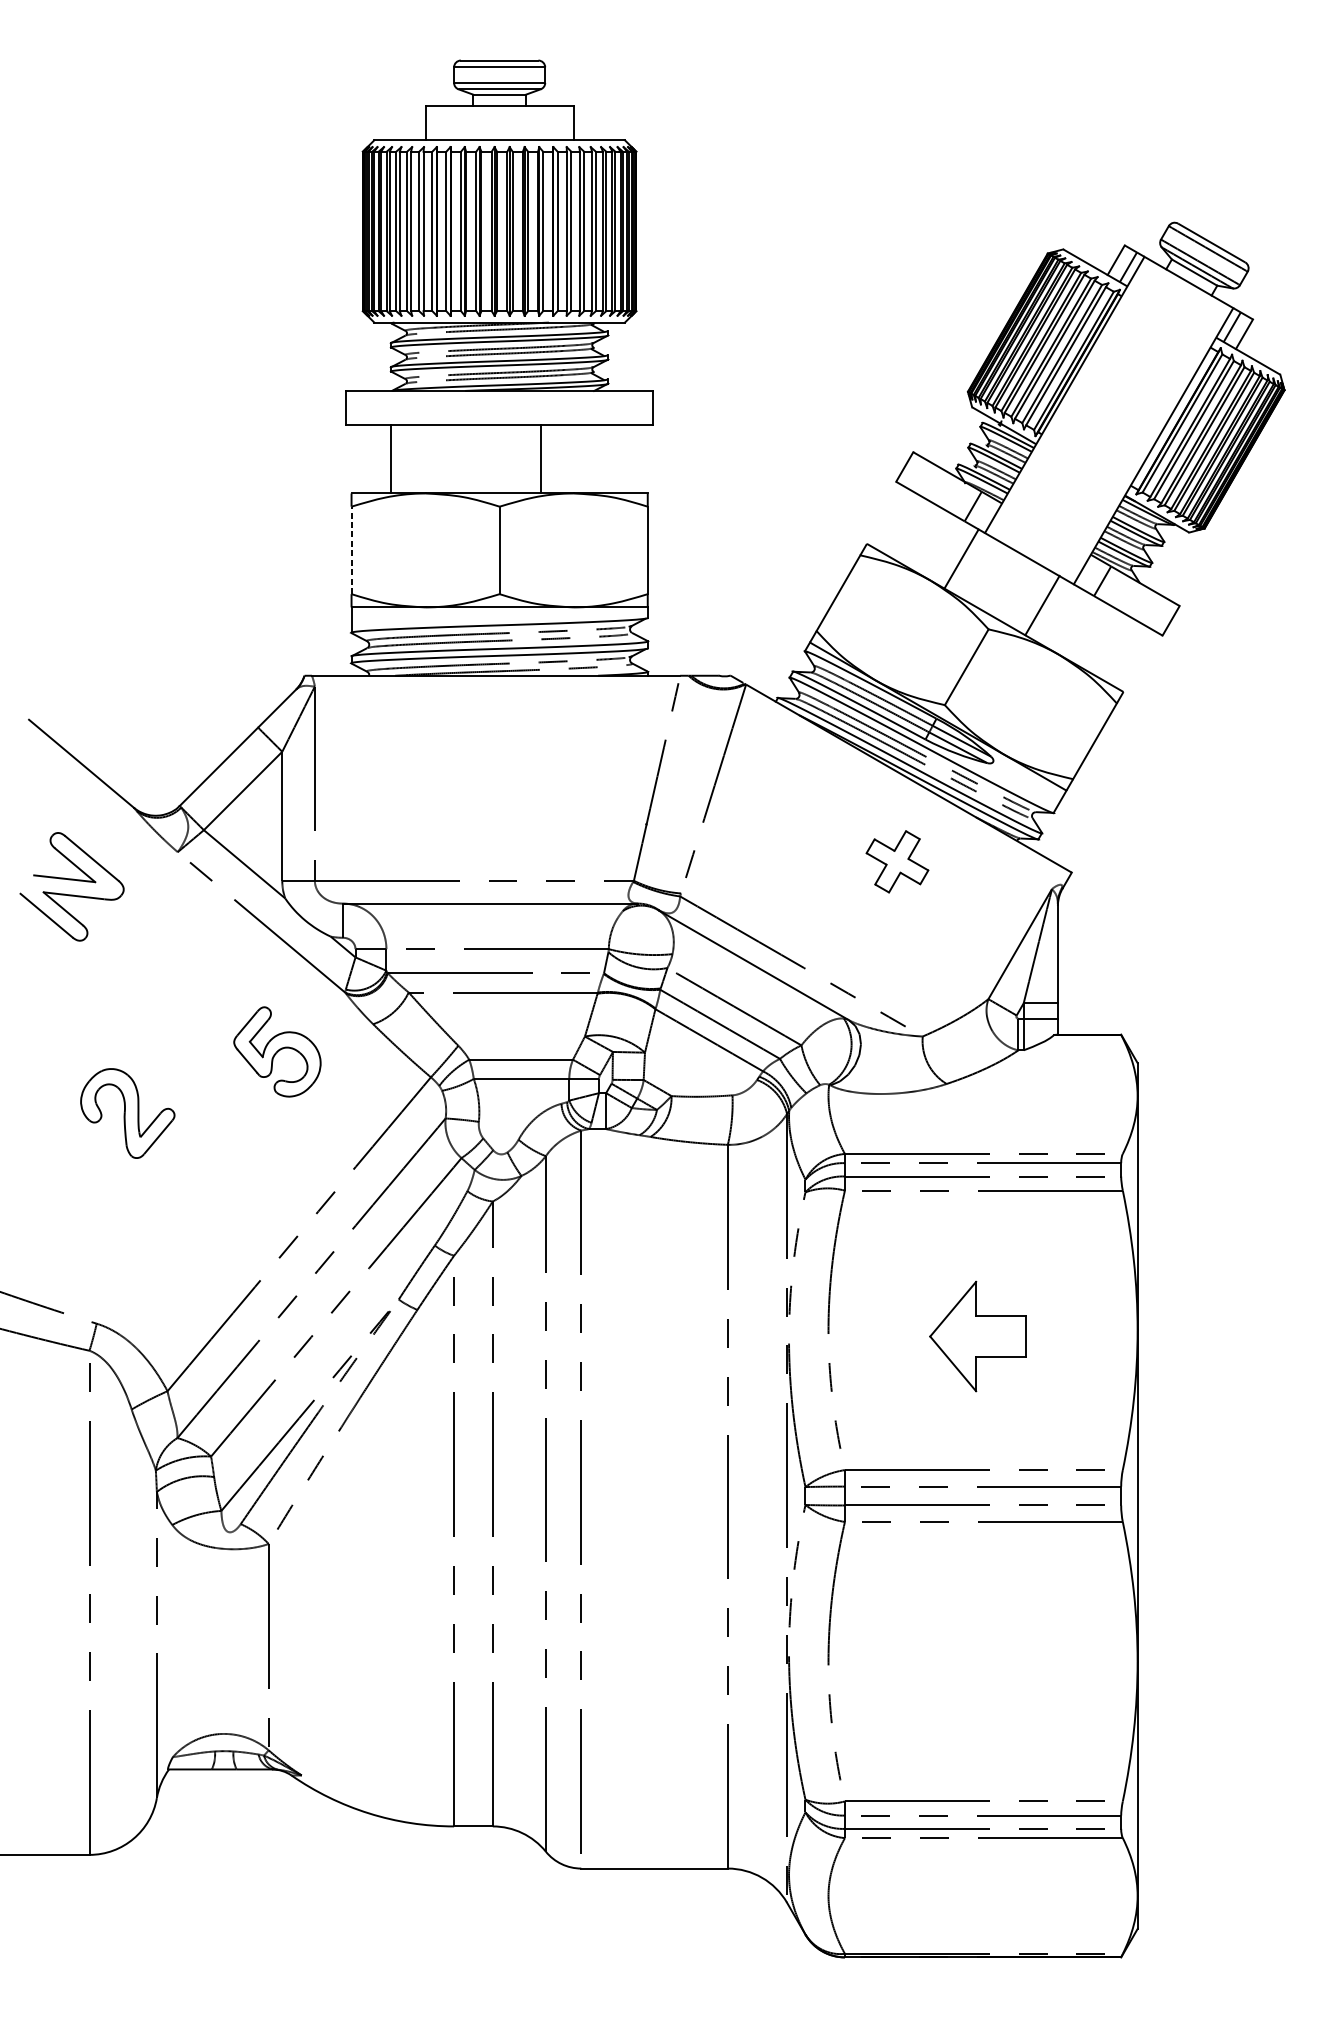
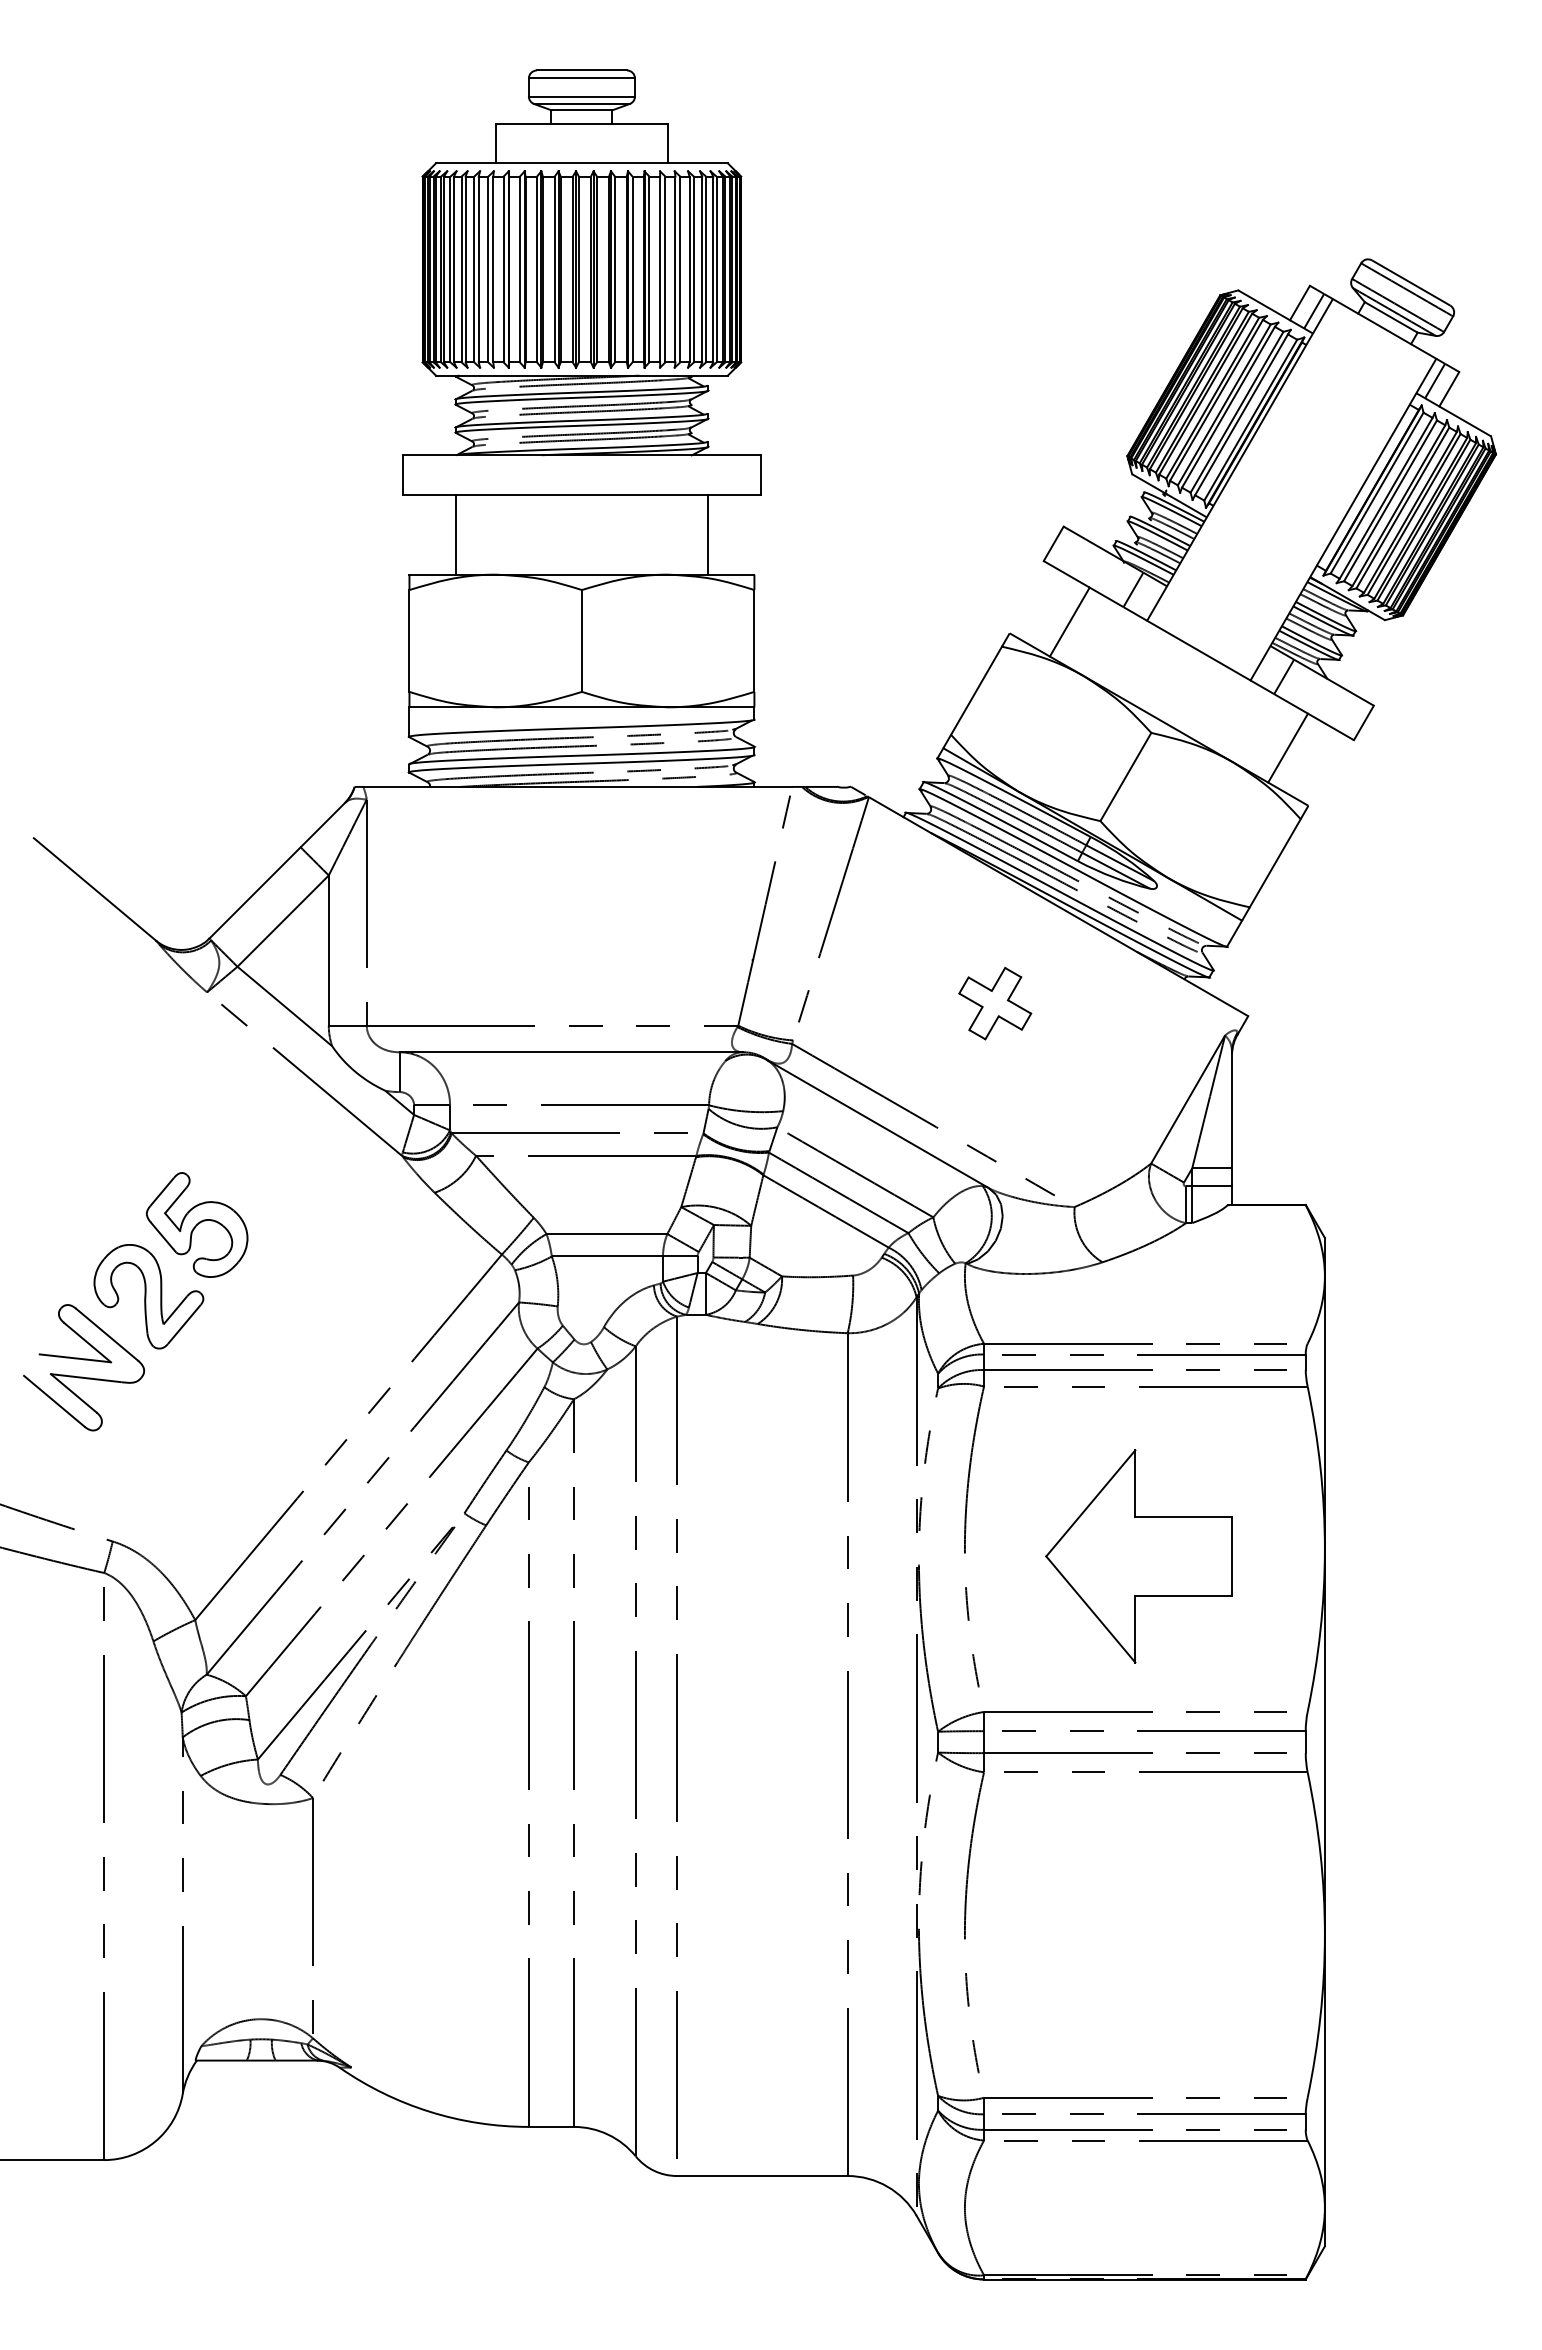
line: (540, 459) -> (707, 534), moved
line: (351, 550) -> (409, 640), dashed -> solid
line: (961, 558) -> (1069, 621), moved
line: (1042, 604) -> (1288, 747), moved
part: (897, 861) -> (995, 1003), moved
part: (71, 880) -> (83, 1360), moved
part: (276, 1051) -> (196, 1224), moved
part: (977, 1336) -> (1138, 1556), size x1.67

